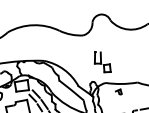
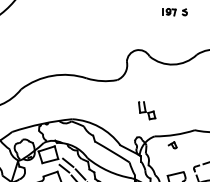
part: (102, 62) -> (146, 110), size x0.7

